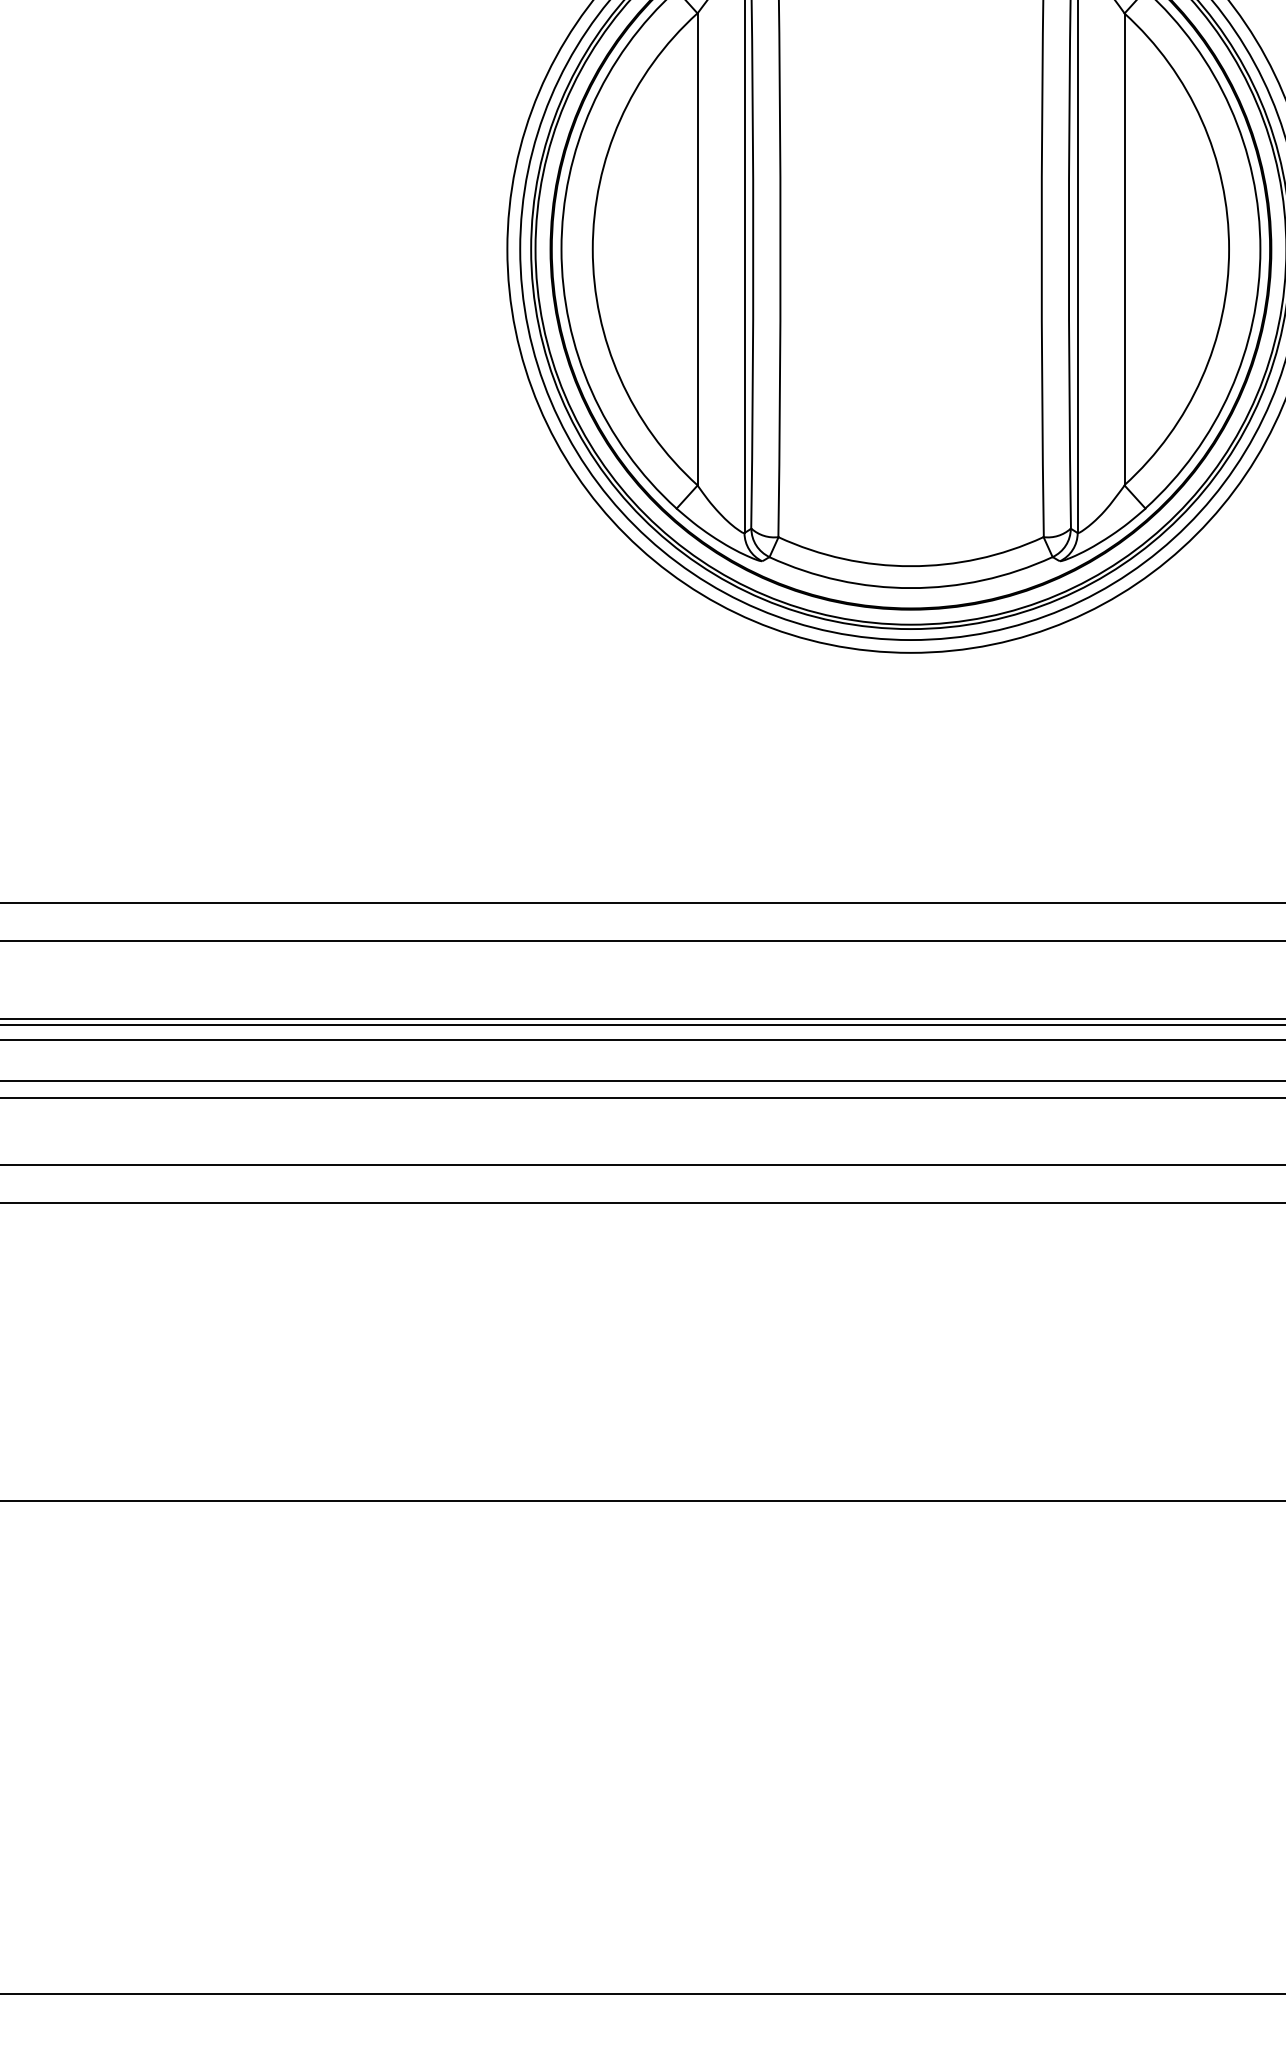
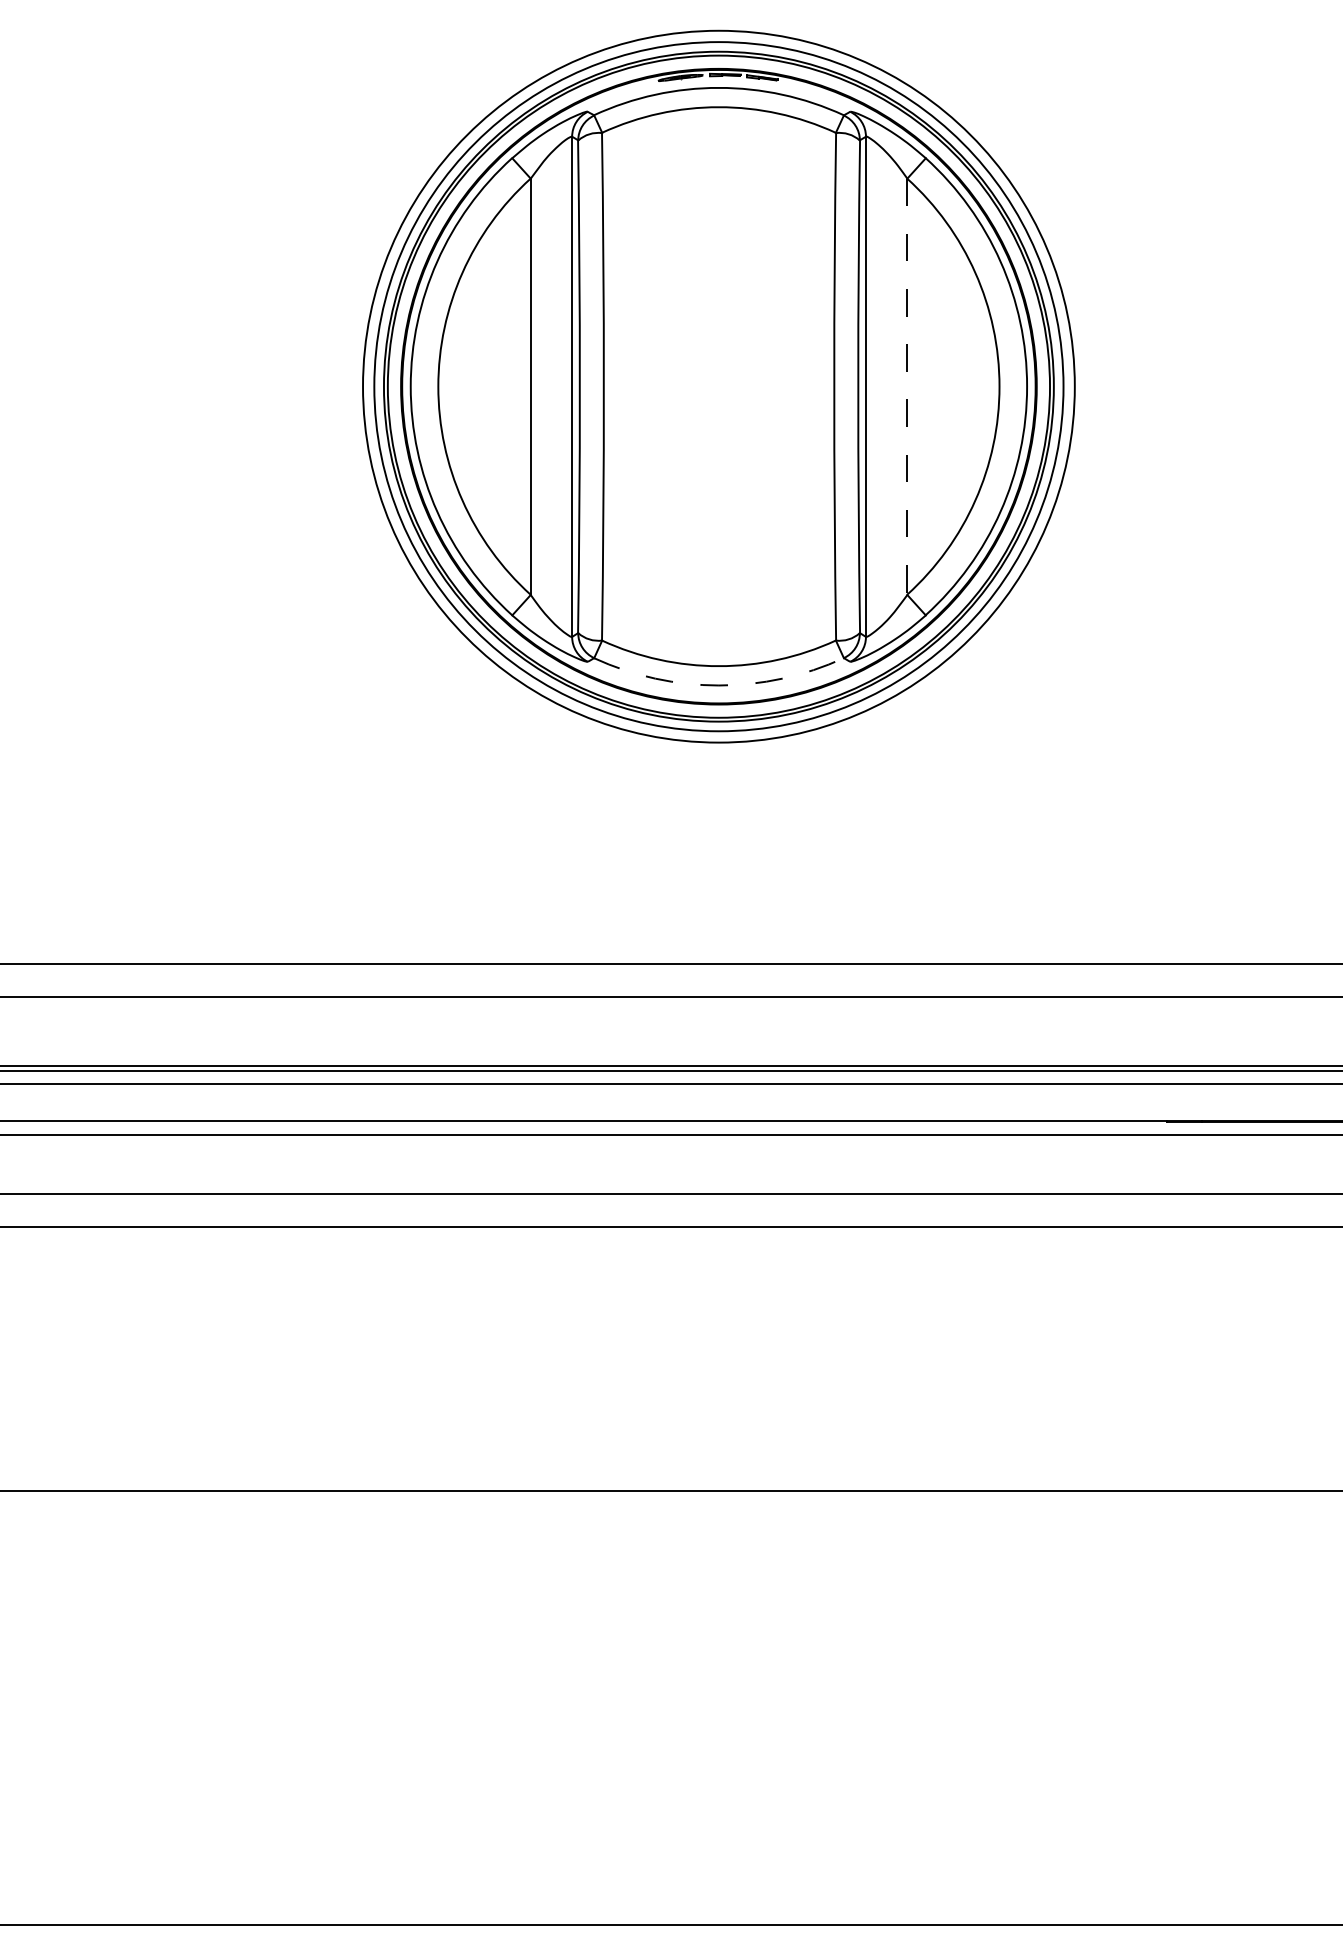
line: (1124, 250) -> (907, 387), solid -> dashed
arc: (910, 588) -> (718, 685), solid -> dashed

